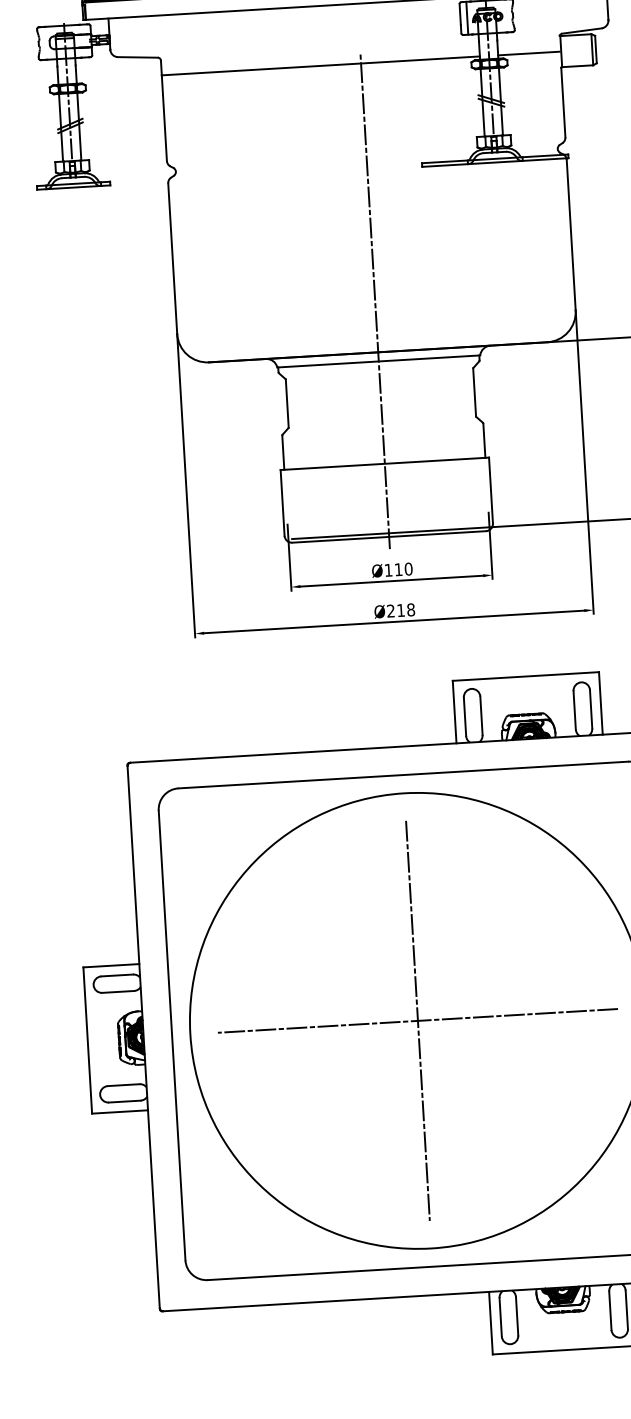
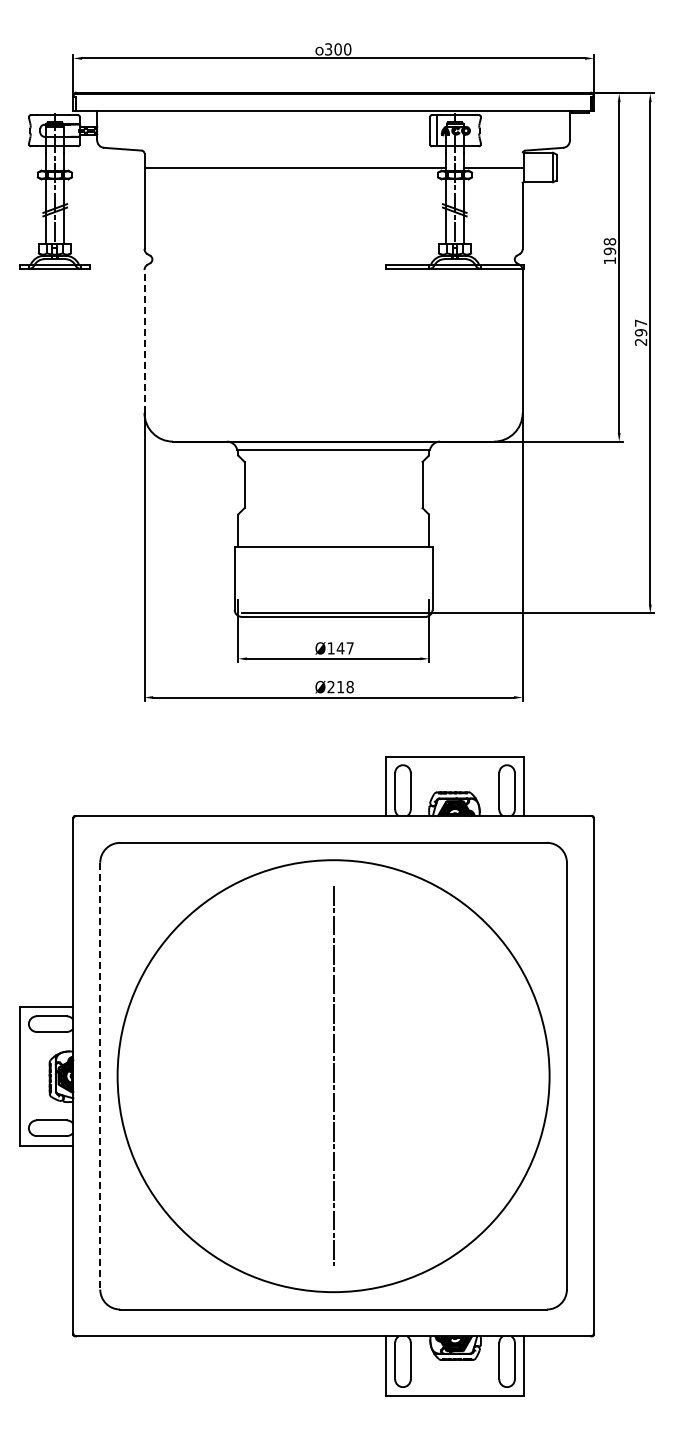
line: (172, 258) -> (144, 341), solid -> dashed
line: (375, 301) -> (333, 393), removed
text: (402, 569) -> (344, 648), Ø110 -> Ø147
line: (417, 1021) -> (333, 1076), removed
line: (172, 1035) -> (100, 1076), solid -> dashed

